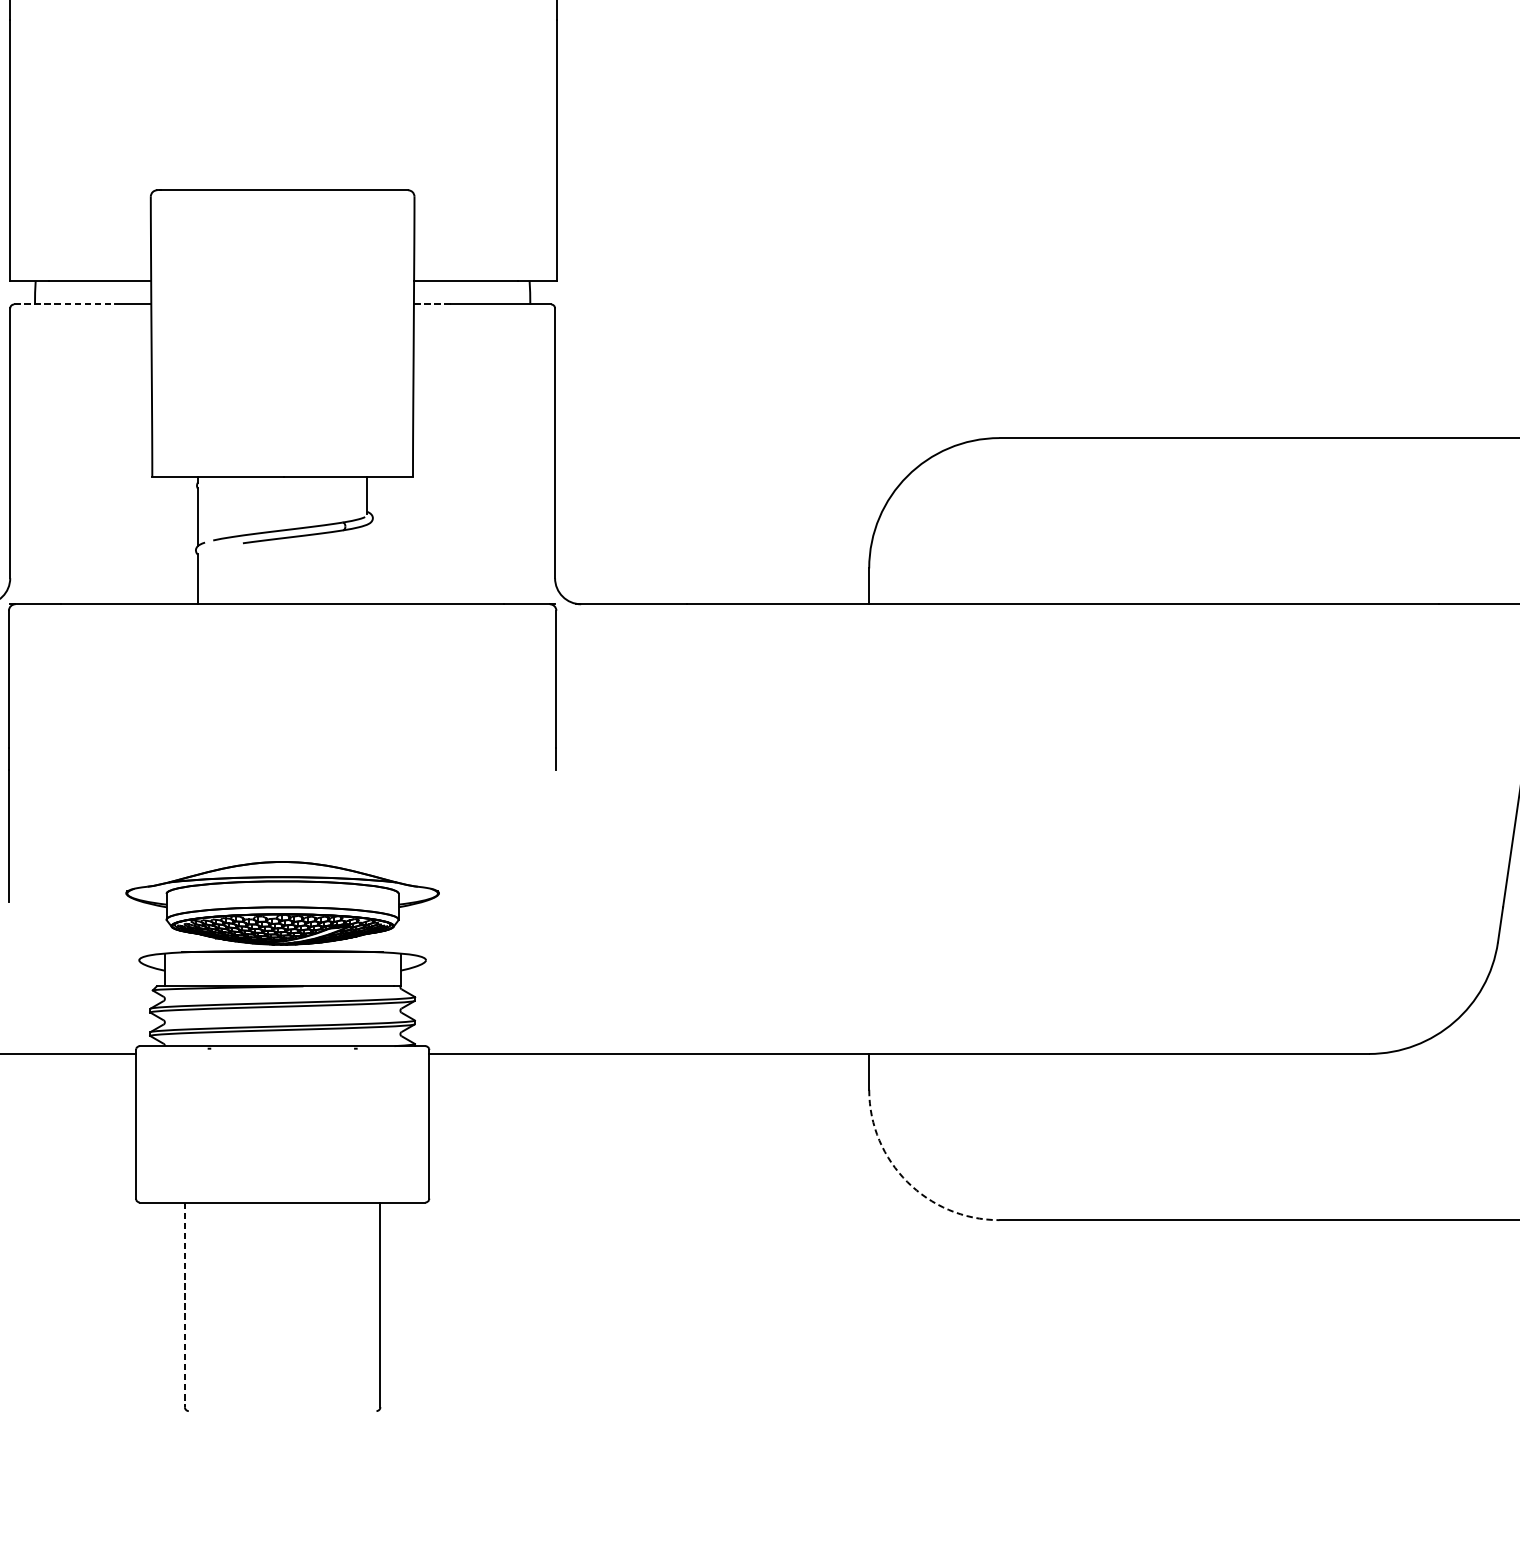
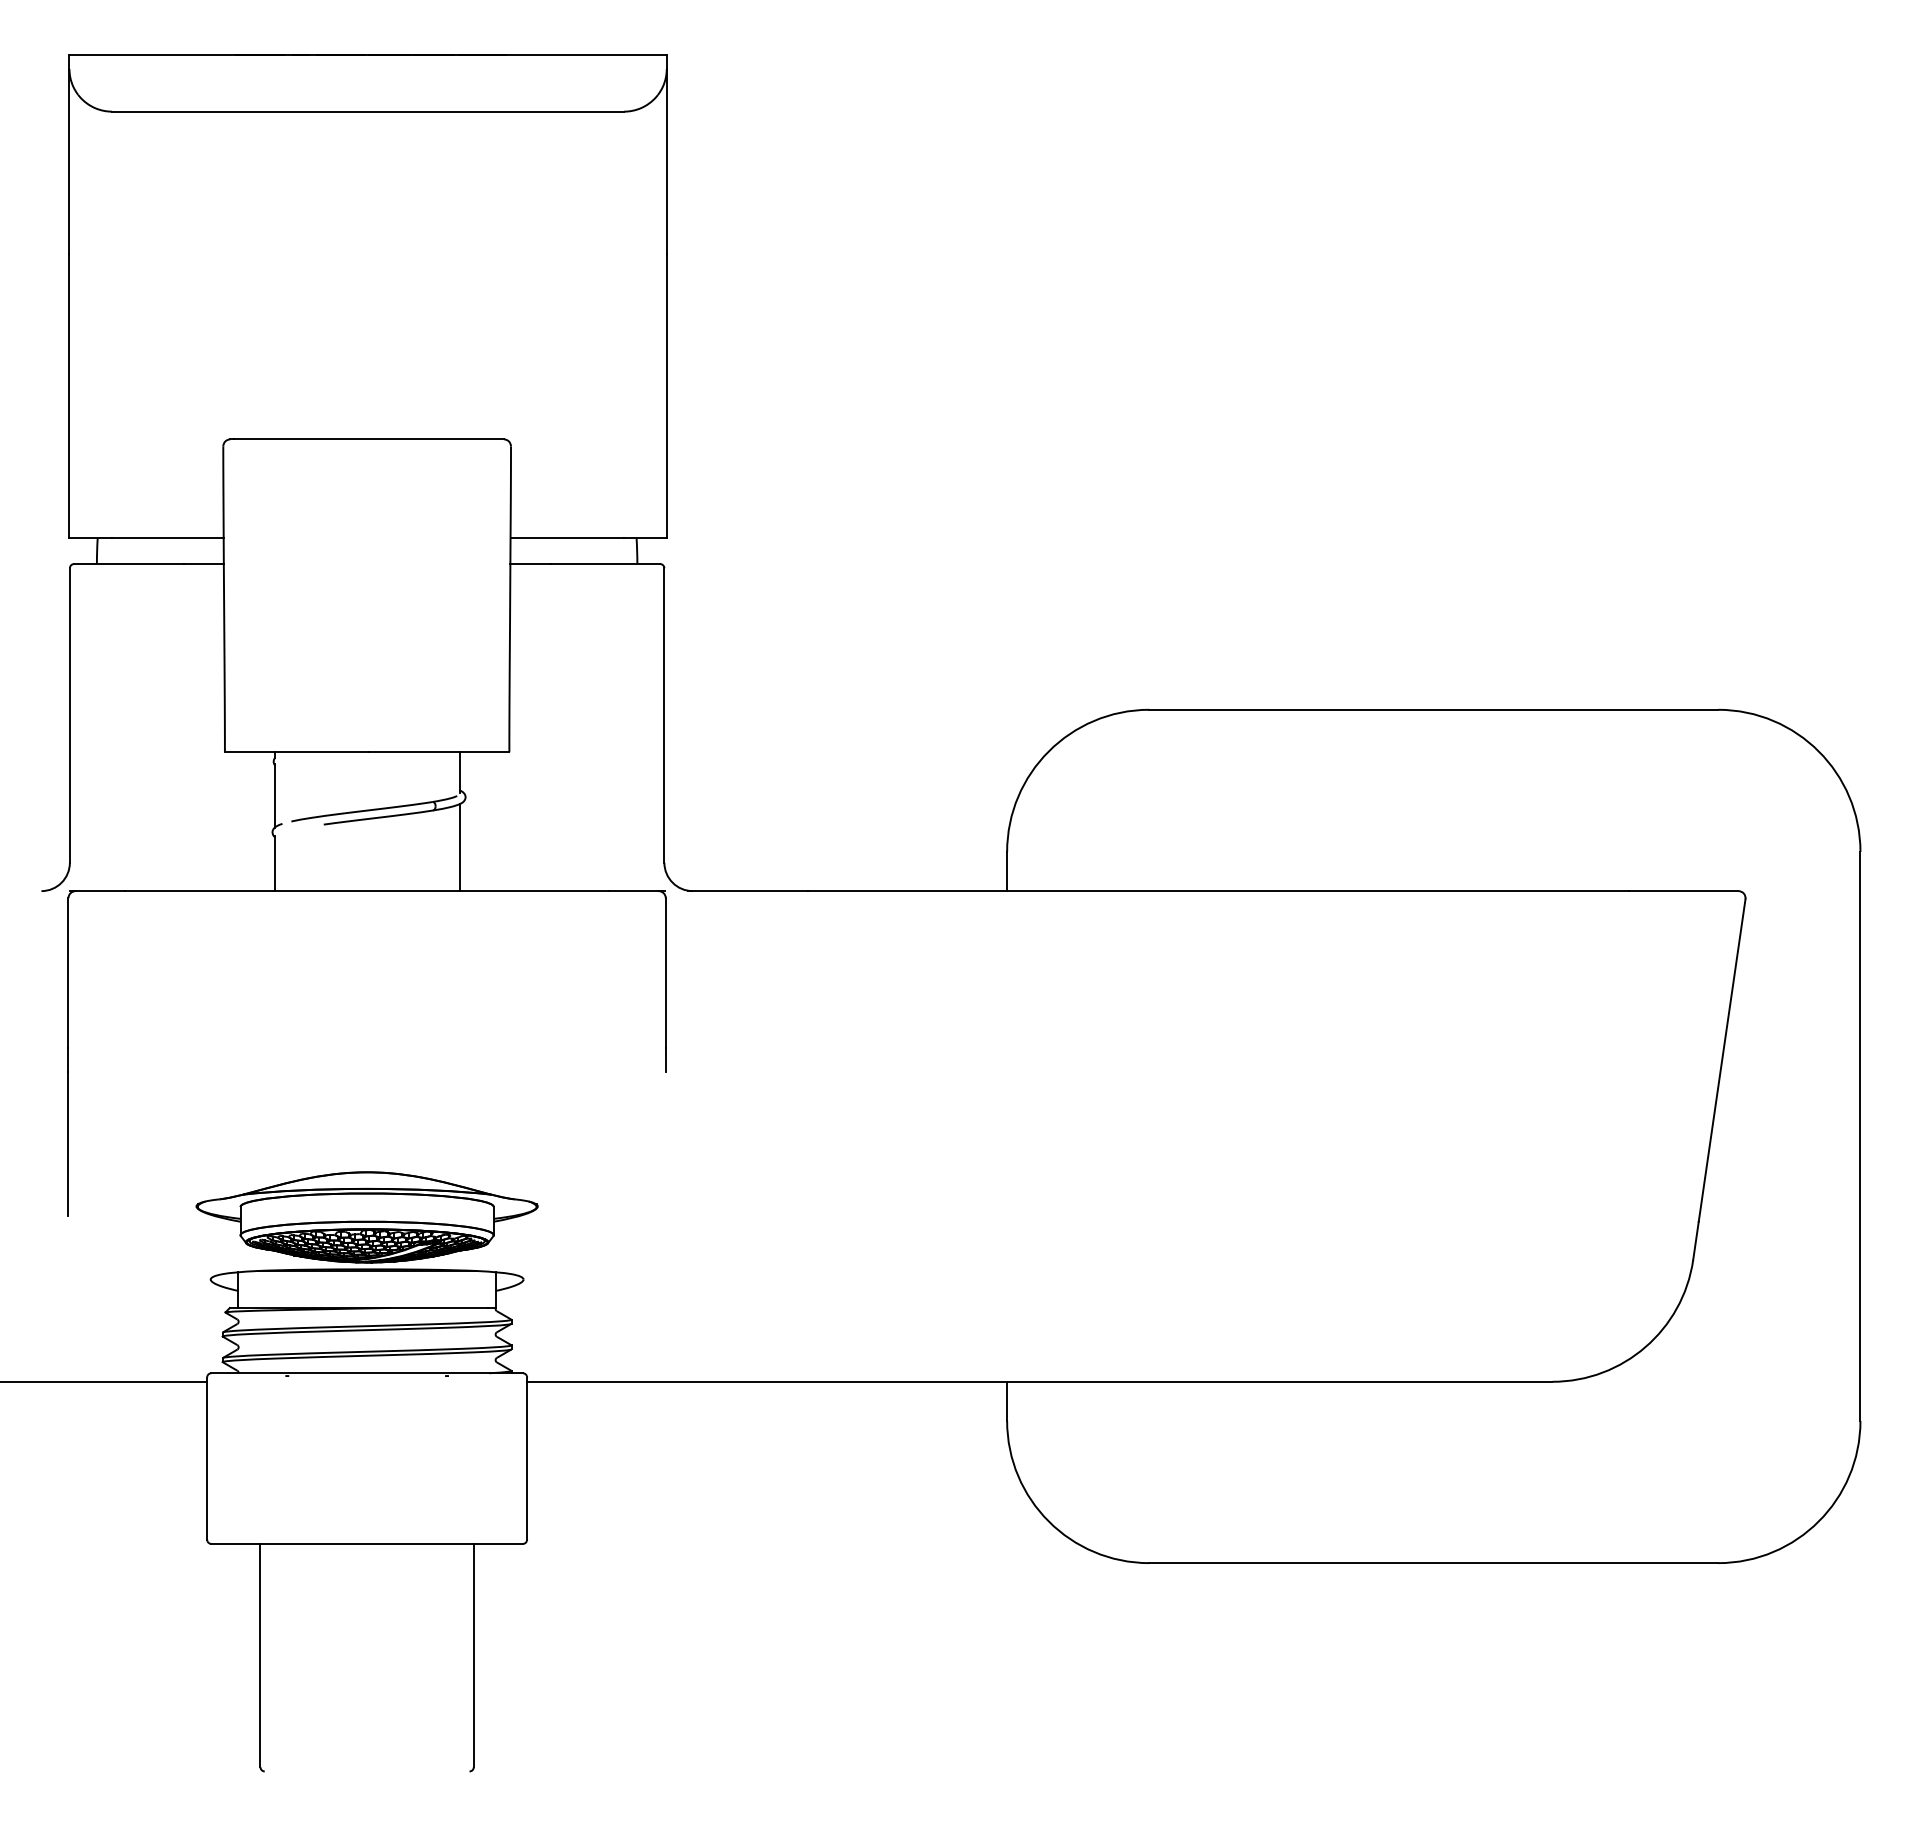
line: (63, 304) -> (128, 564), dashed -> solid
line: (432, 304) -> (530, 564), dashed -> solid
line: (367, 564) -> (459, 847), added
arc: (907, 1182) -> (1048, 1521), dashed -> solid
line: (184, 1304) -> (260, 1655), dashed -> solid

